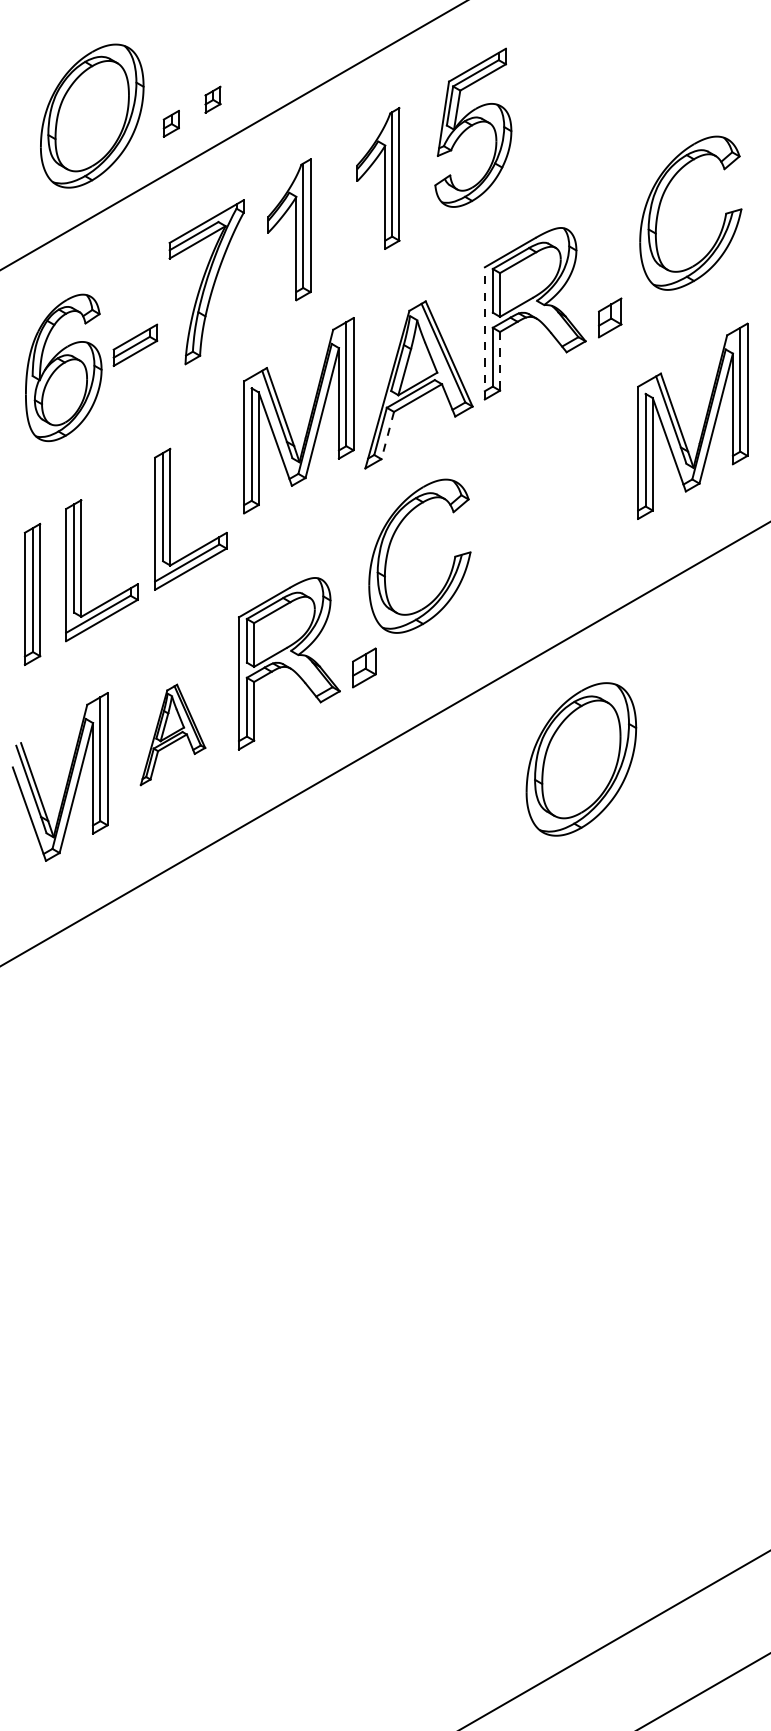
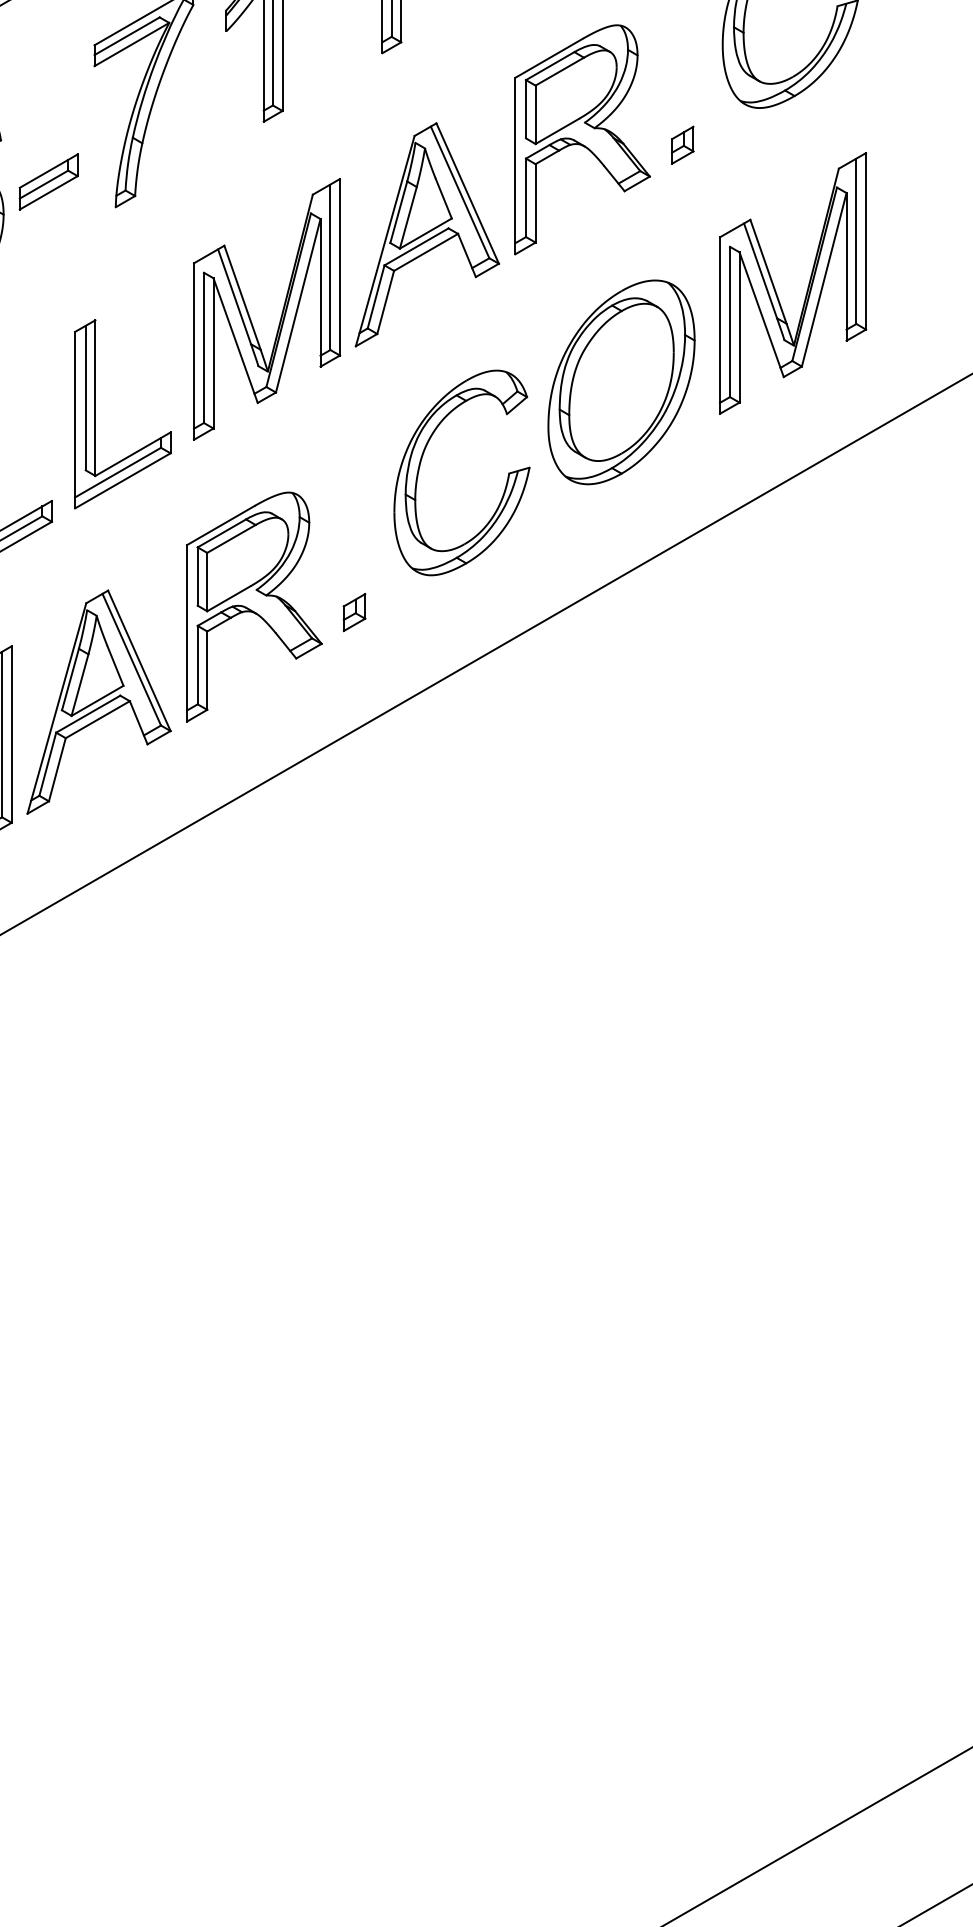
part: (610, 317) -> (683, 144), size x0.71
line: (484, 332) -> (514, 164), dashed -> solid
line: (500, 361) -> (536, 203), dashed -> solid
part: (309, 418) -> (281, 313), moved
line: (387, 436) -> (385, 303), dashed -> solid
part: (390, 546) -> (422, 459), moved
part: (364, 667) -> (354, 612), size x0.71
part: (172, 734) -> (98, 701), size x1.67
part: (581, 759) -> (621, 382), moved

